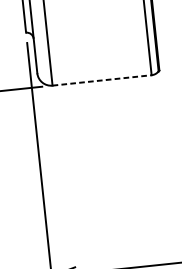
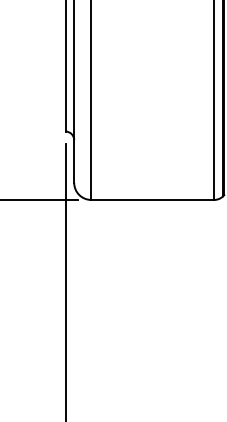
line: (102, 80) -> (153, 199), dashed -> solid

